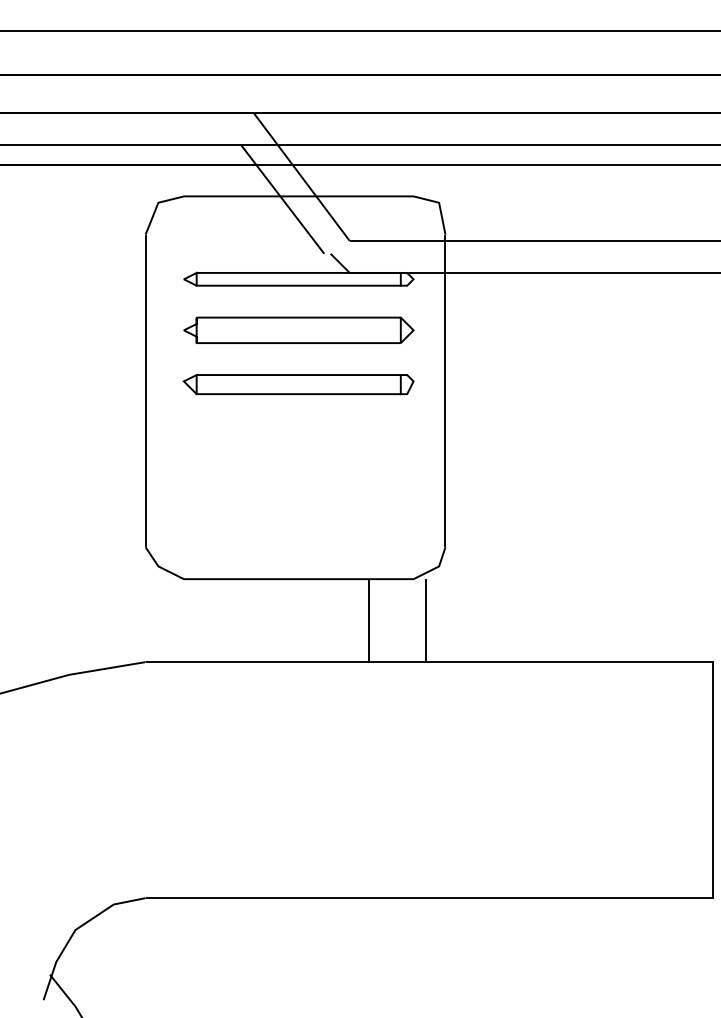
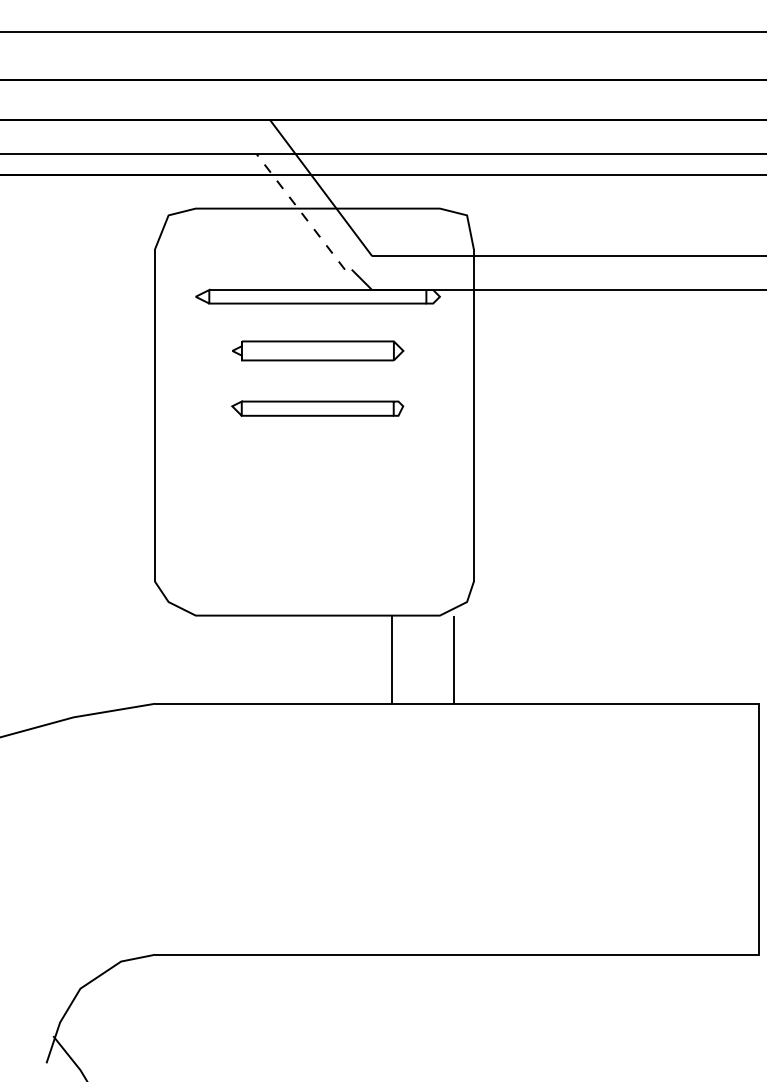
line: (282, 199) -> (300, 211), solid -> dashed
part: (298, 329) -> (317, 350), size x0.7
part: (298, 384) -> (317, 408), size x0.7

